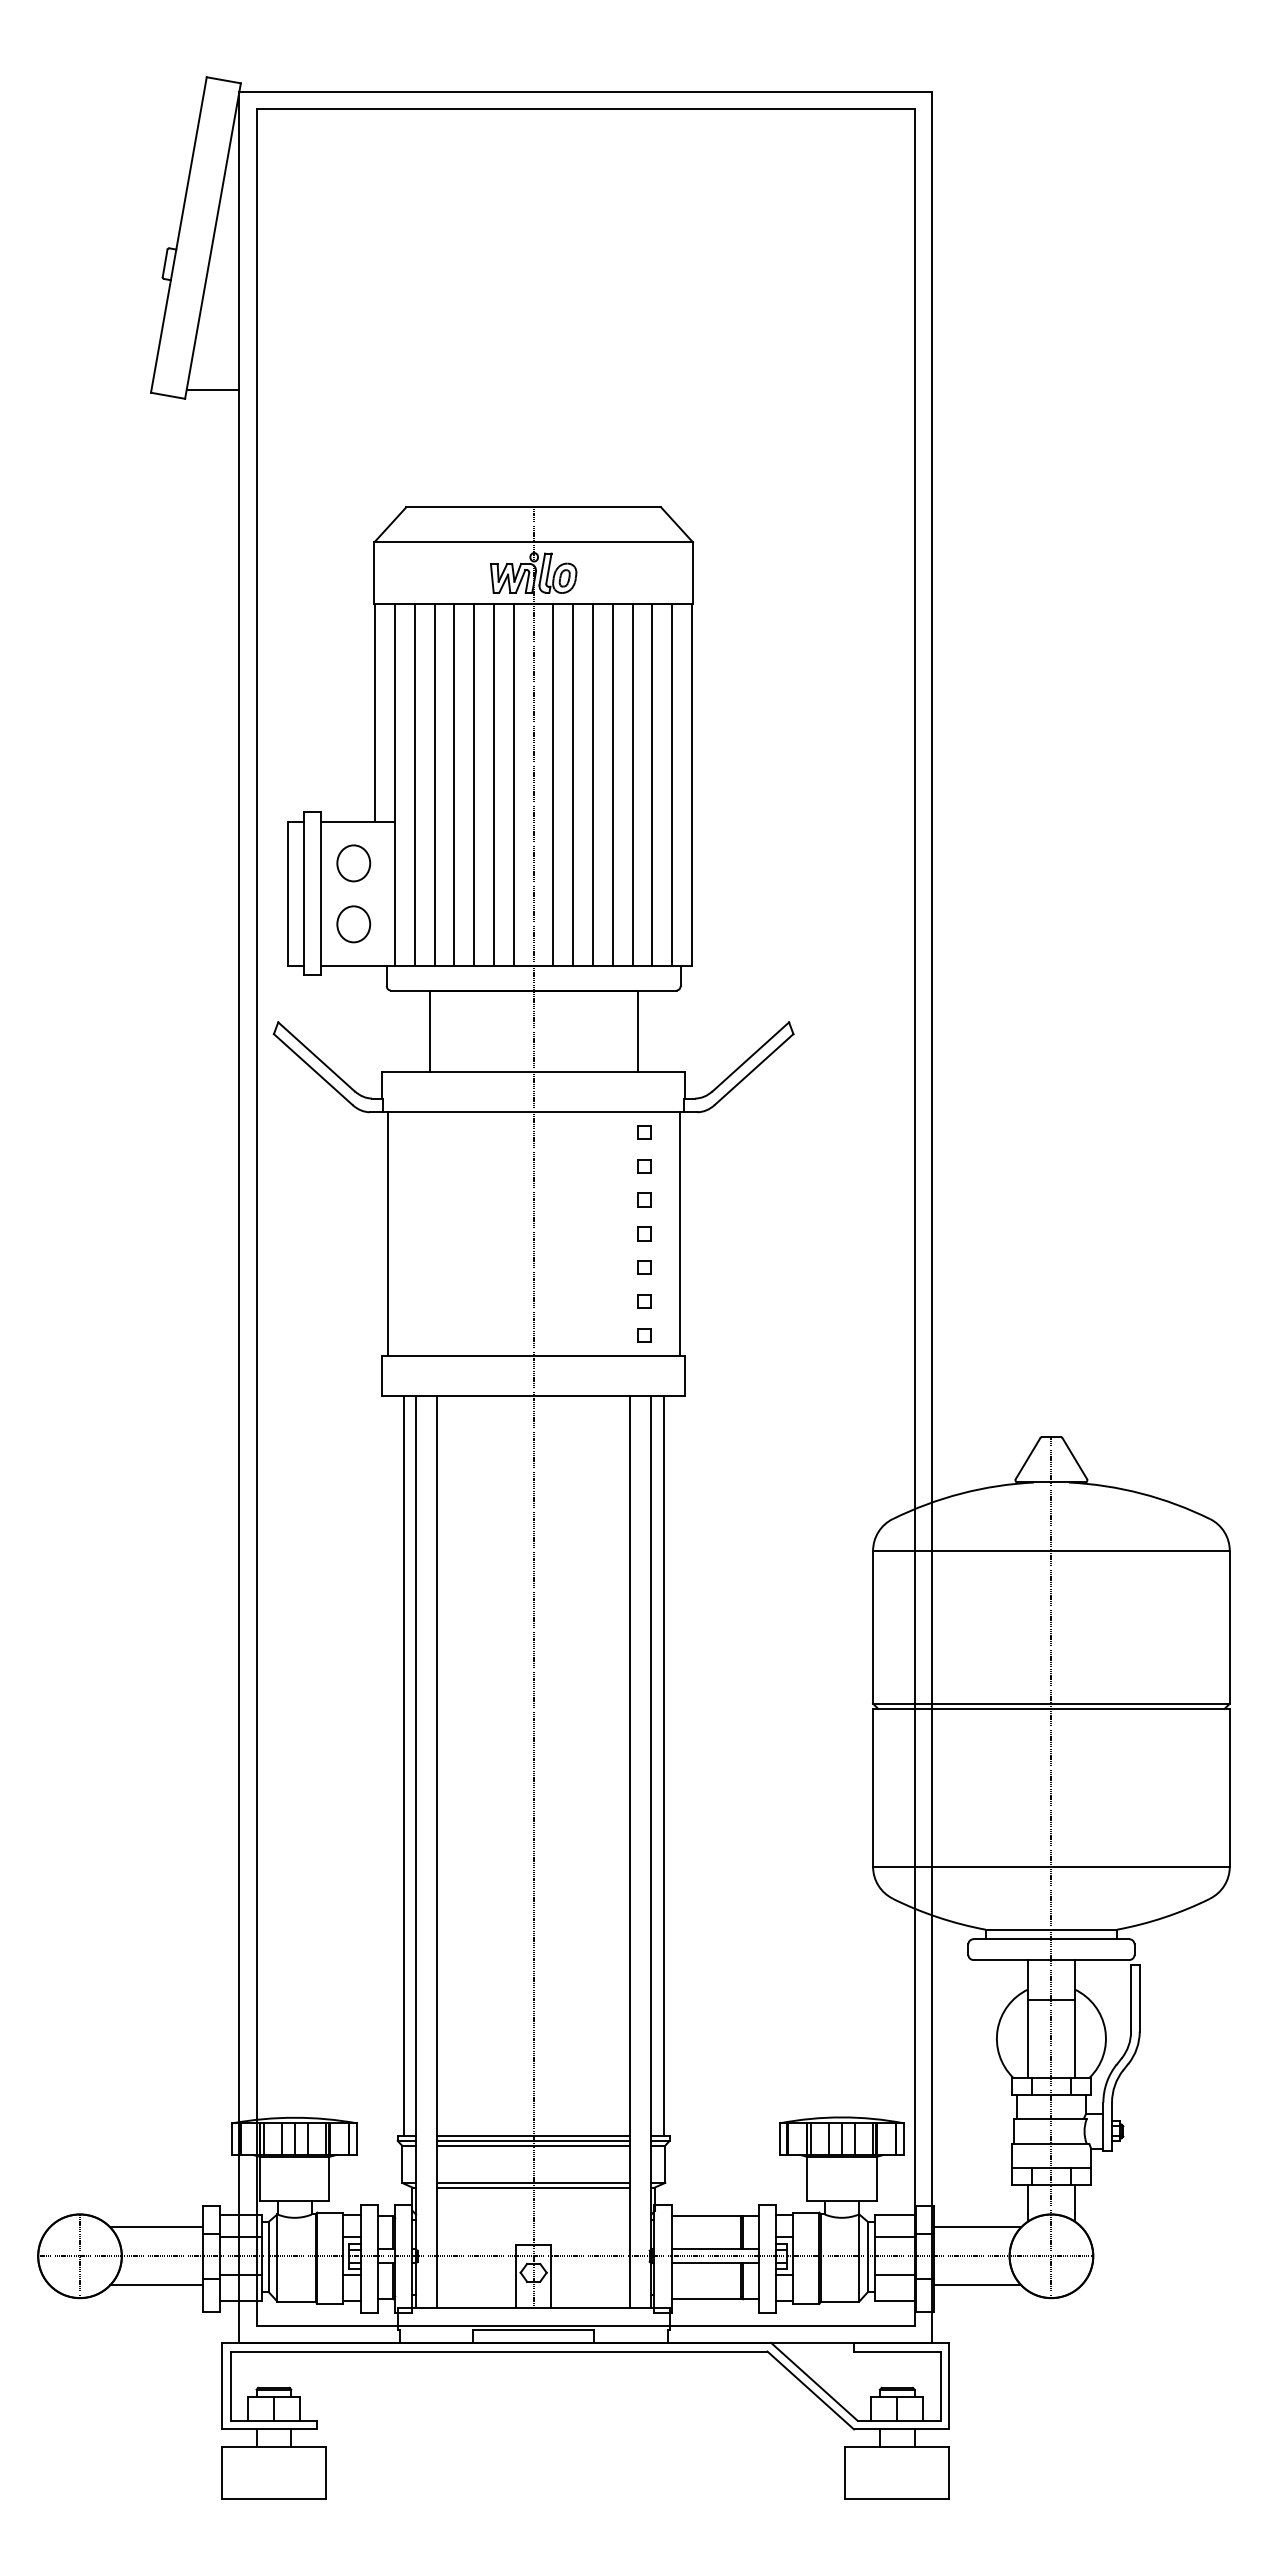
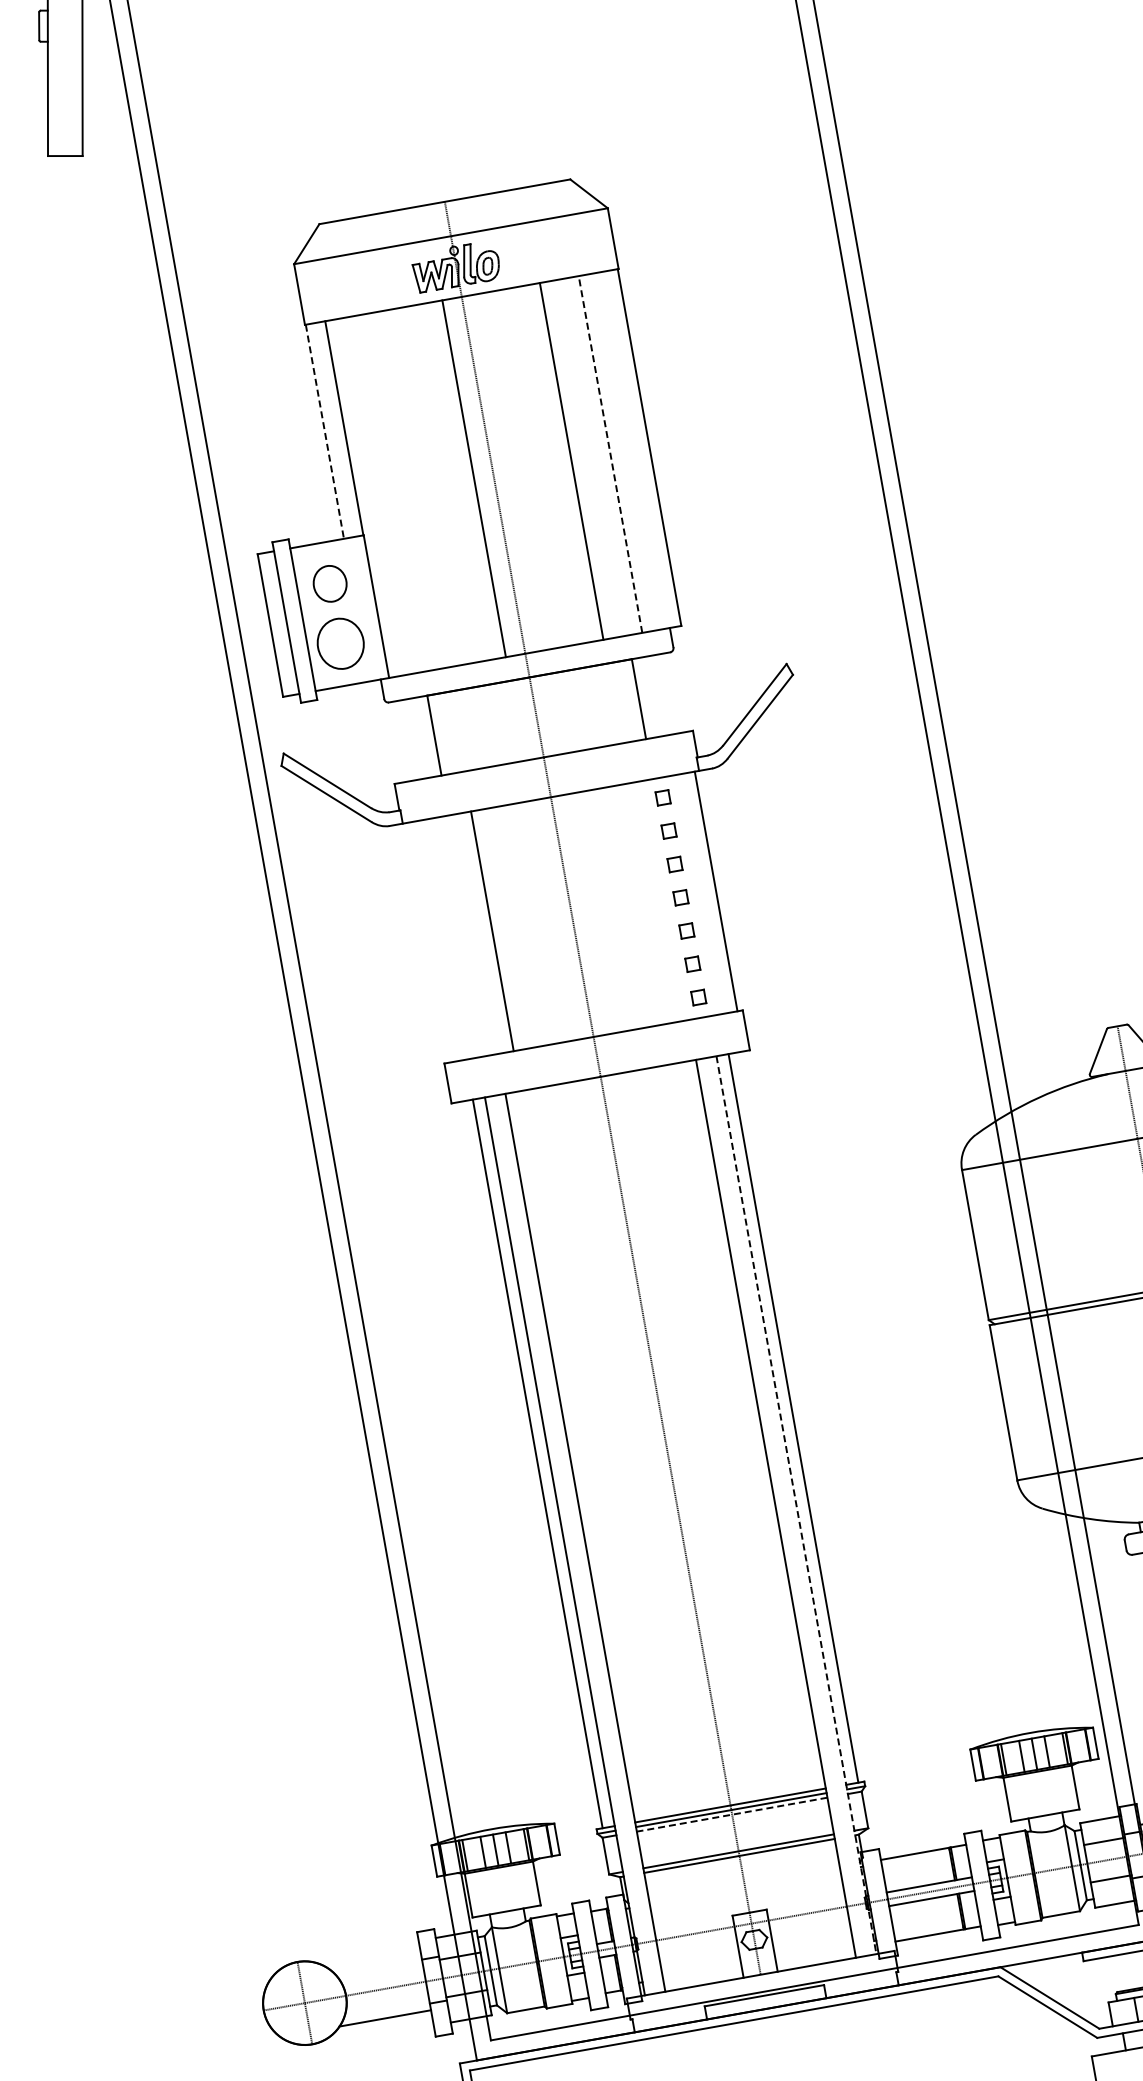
line: (212, 390) -> (108, 143), removed
line: (375, 712) -> (325, 431), solid -> dashed
line: (652, 784) -> (610, 453), solid -> dashed
line: (414, 785) -> (376, 496), removed
line: (434, 785) -> (395, 493), removed
line: (454, 785) -> (415, 489), removed
line: (474, 785) -> (435, 485), removed
line: (494, 785) -> (455, 482), removed
line: (553, 785) -> (513, 472), removed
line: (573, 785) -> (532, 468), removed
line: (593, 785) -> (552, 465), removed
line: (632, 785) -> (590, 458), removed
line: (672, 785) -> (630, 451), removed
part: (353, 924) -> (340, 644), size x1.4
line: (387, 1233) -> (492, 930), moved
line: (651, 1852) -> (796, 1505), solid -> dashed
line: (533, 2145) -> (731, 1814), solid -> dashed
line: (155, 2227) -> (374, 1961), removed

